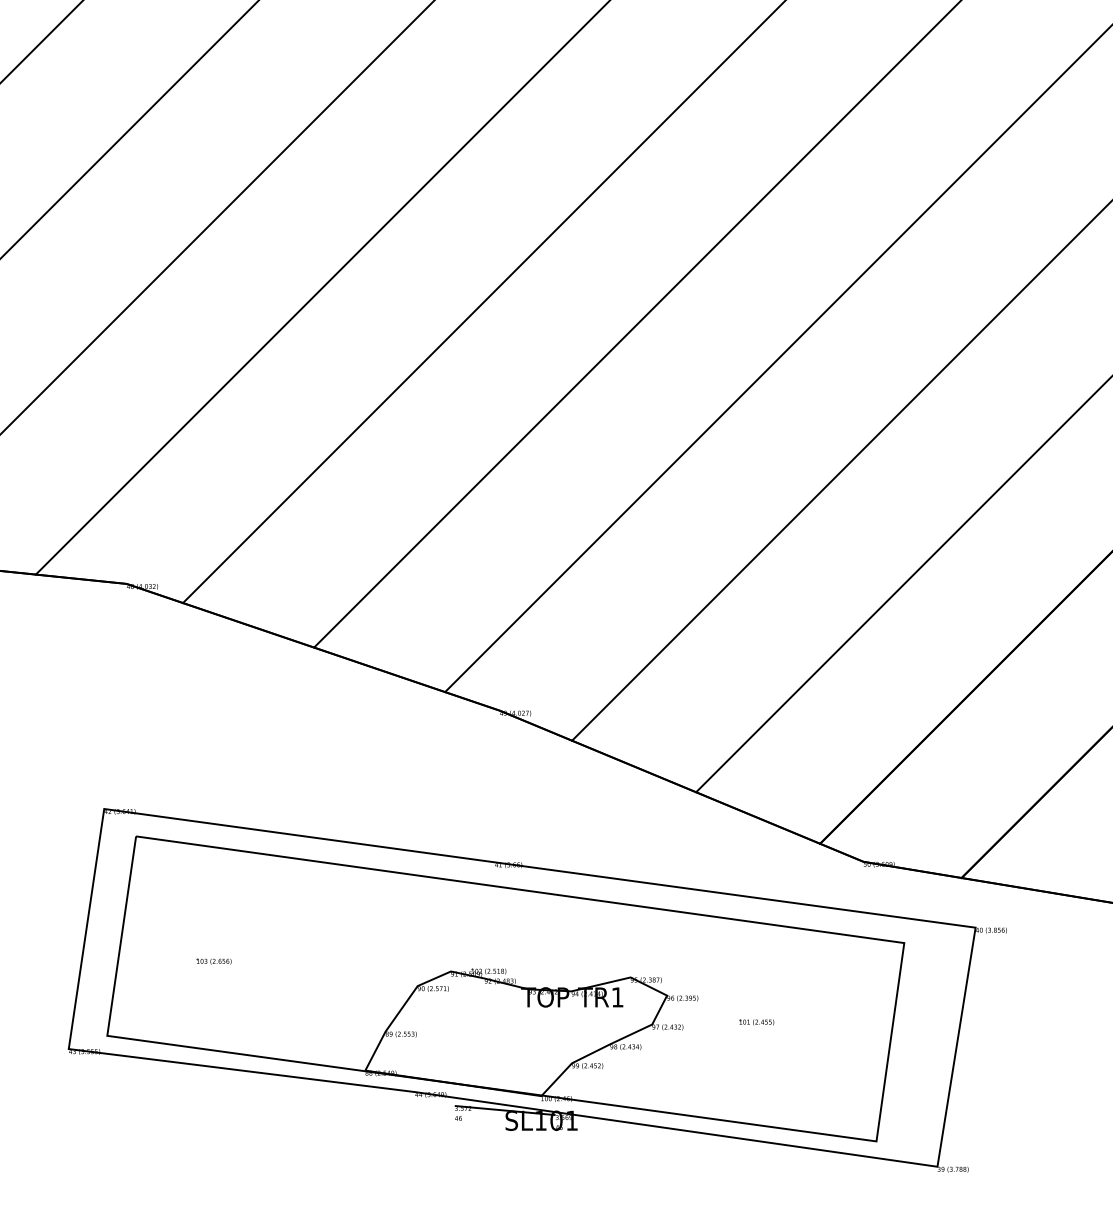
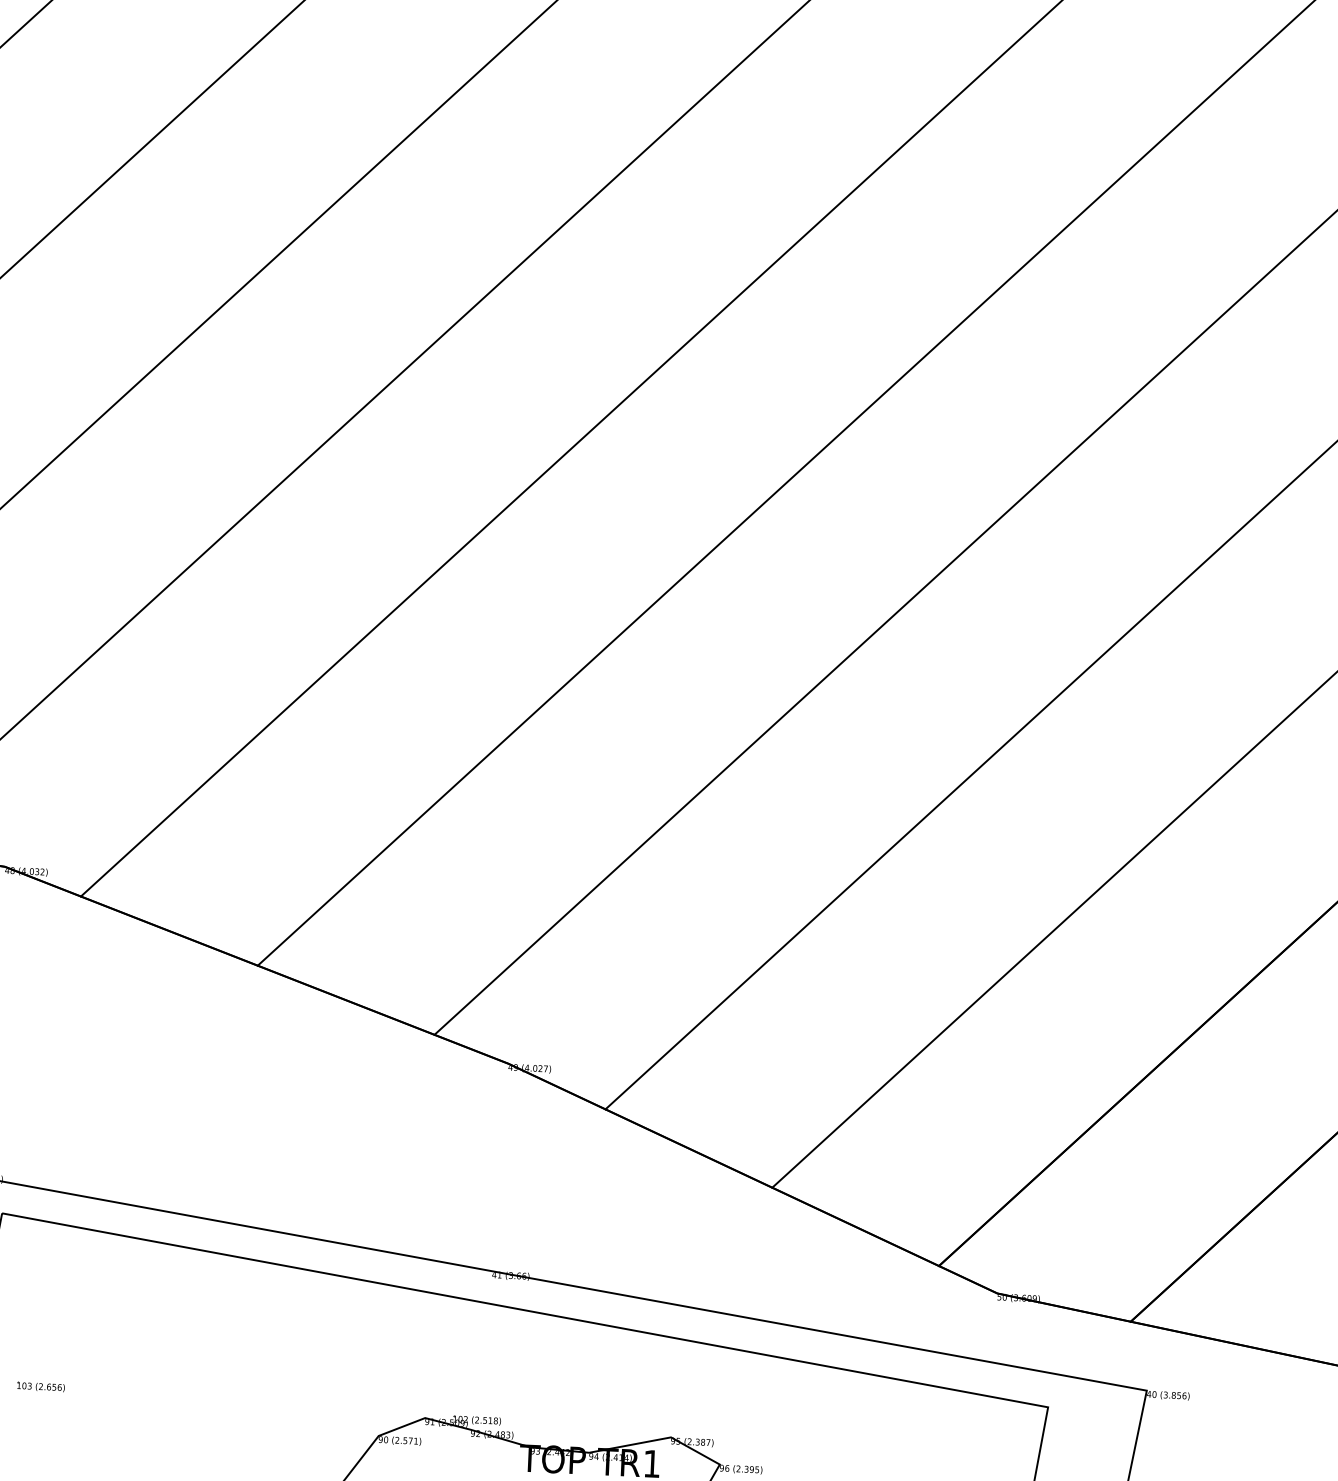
part: (213, 961) -> (40, 1386), moved

